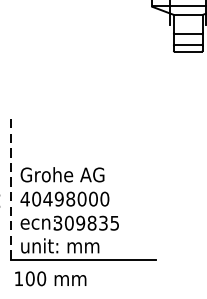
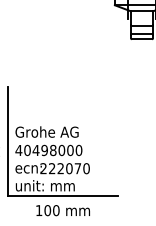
line: (11, 187) -> (8, 141), dashed -> solid
text: (85, 223) -> (64, 168), 309835 -> 222070
text: (49, 278) -> (62, 210), moved

